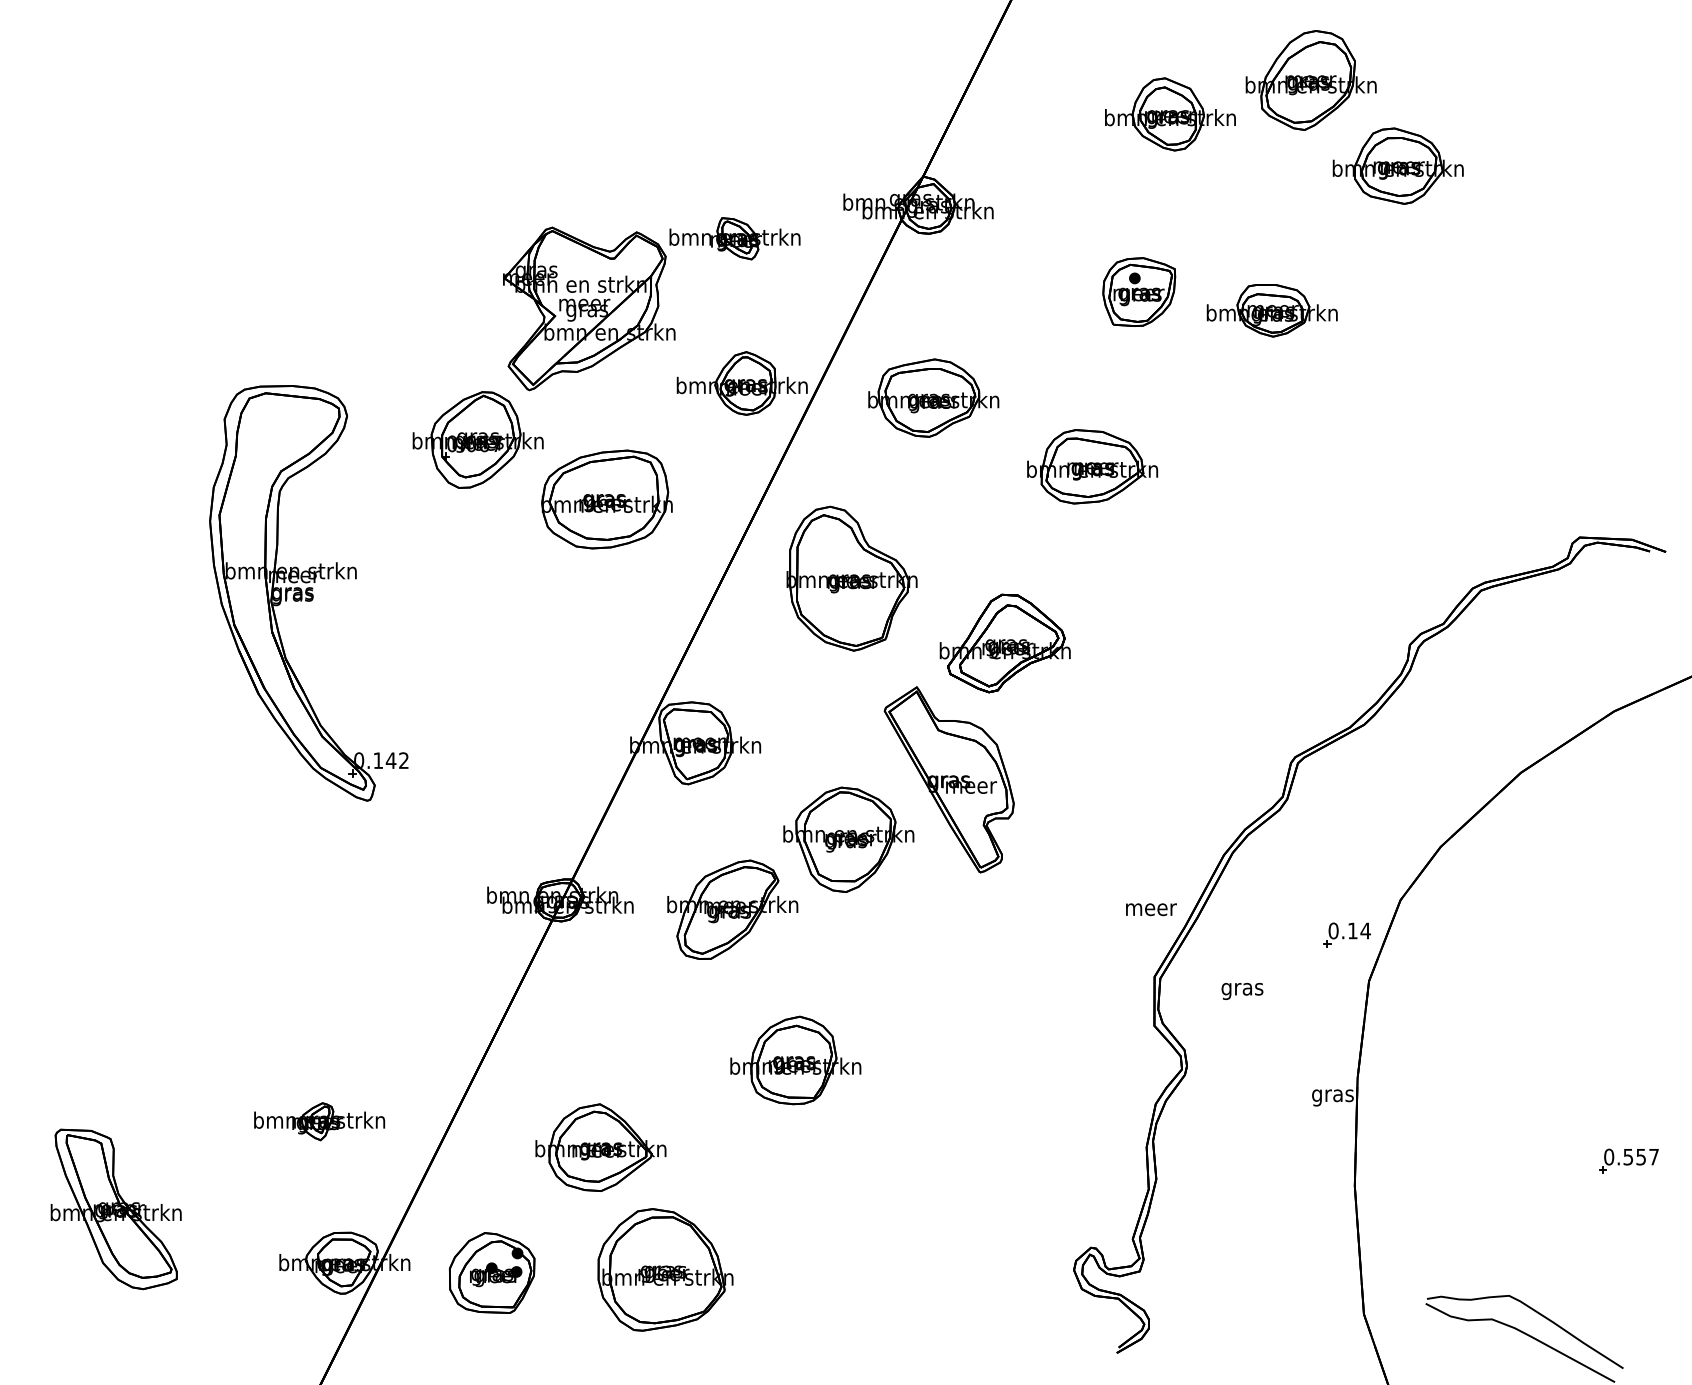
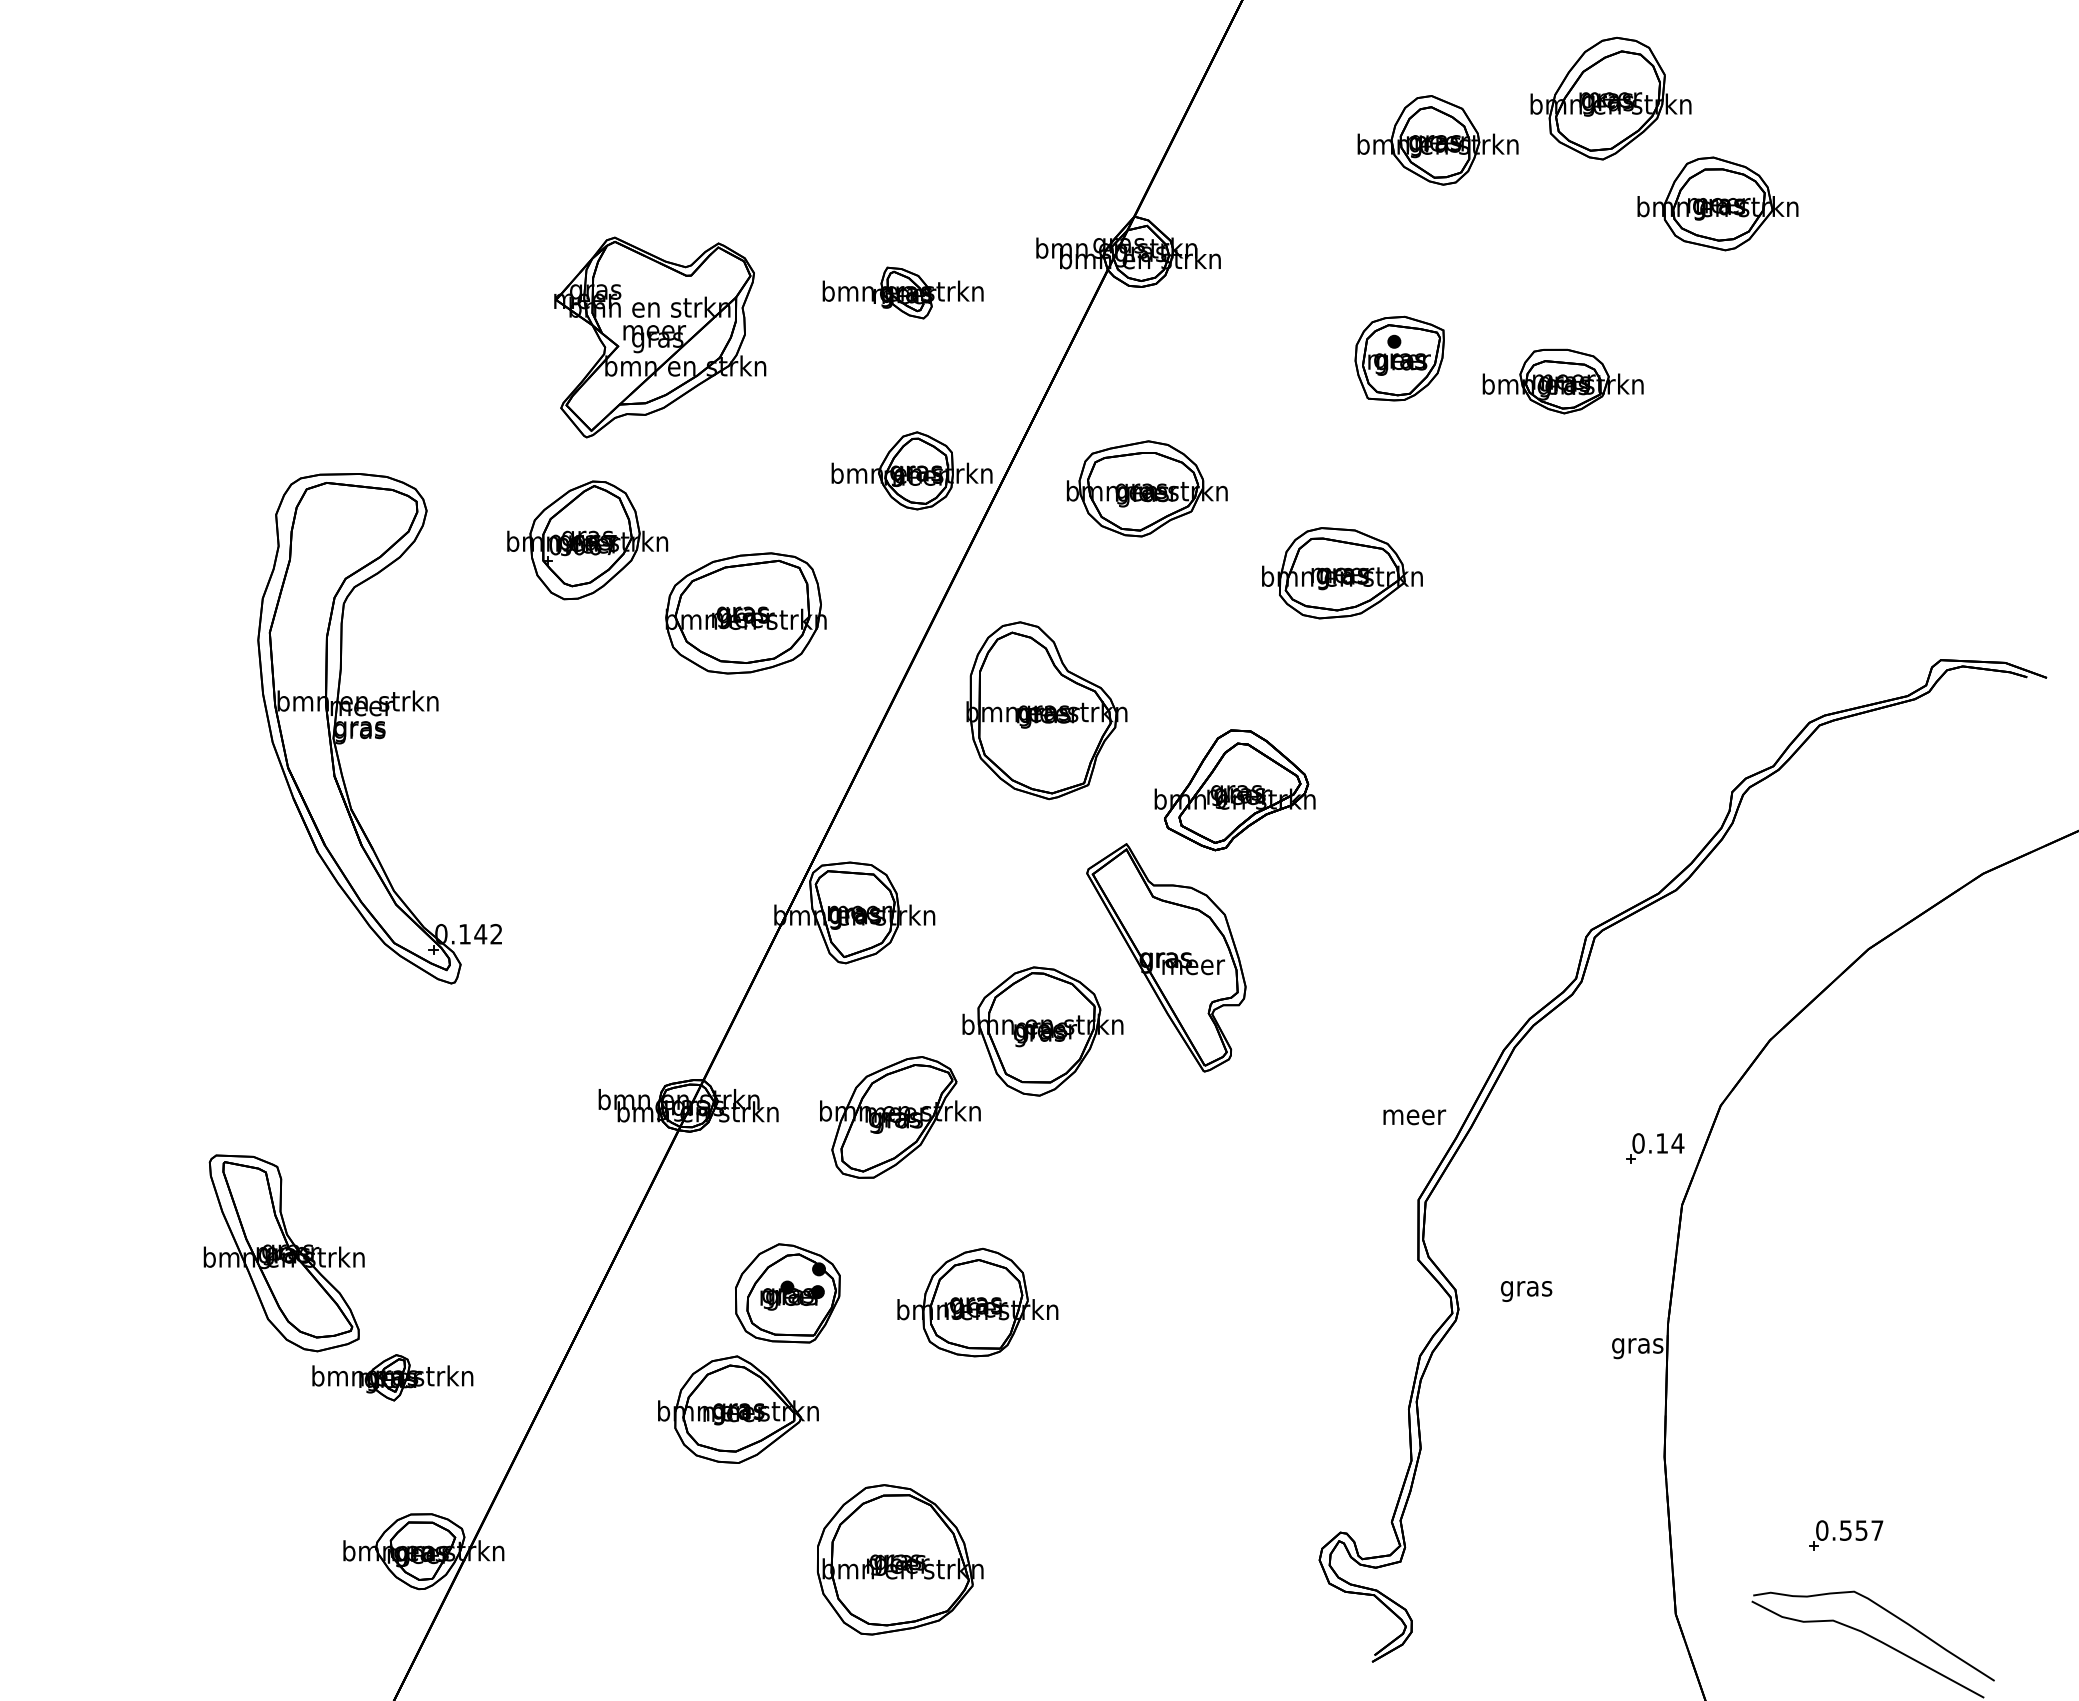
part: (589, 308) -> (660, 336), moved
text: (1242, 991) -> (1526, 1291), moved
part: (1628, 1160) -> (1846, 1534), moved
part: (115, 1209) -> (283, 1253), moved
part: (665, 1269) -> (900, 1559), moved
part: (492, 1272) -> (788, 1292), moved

